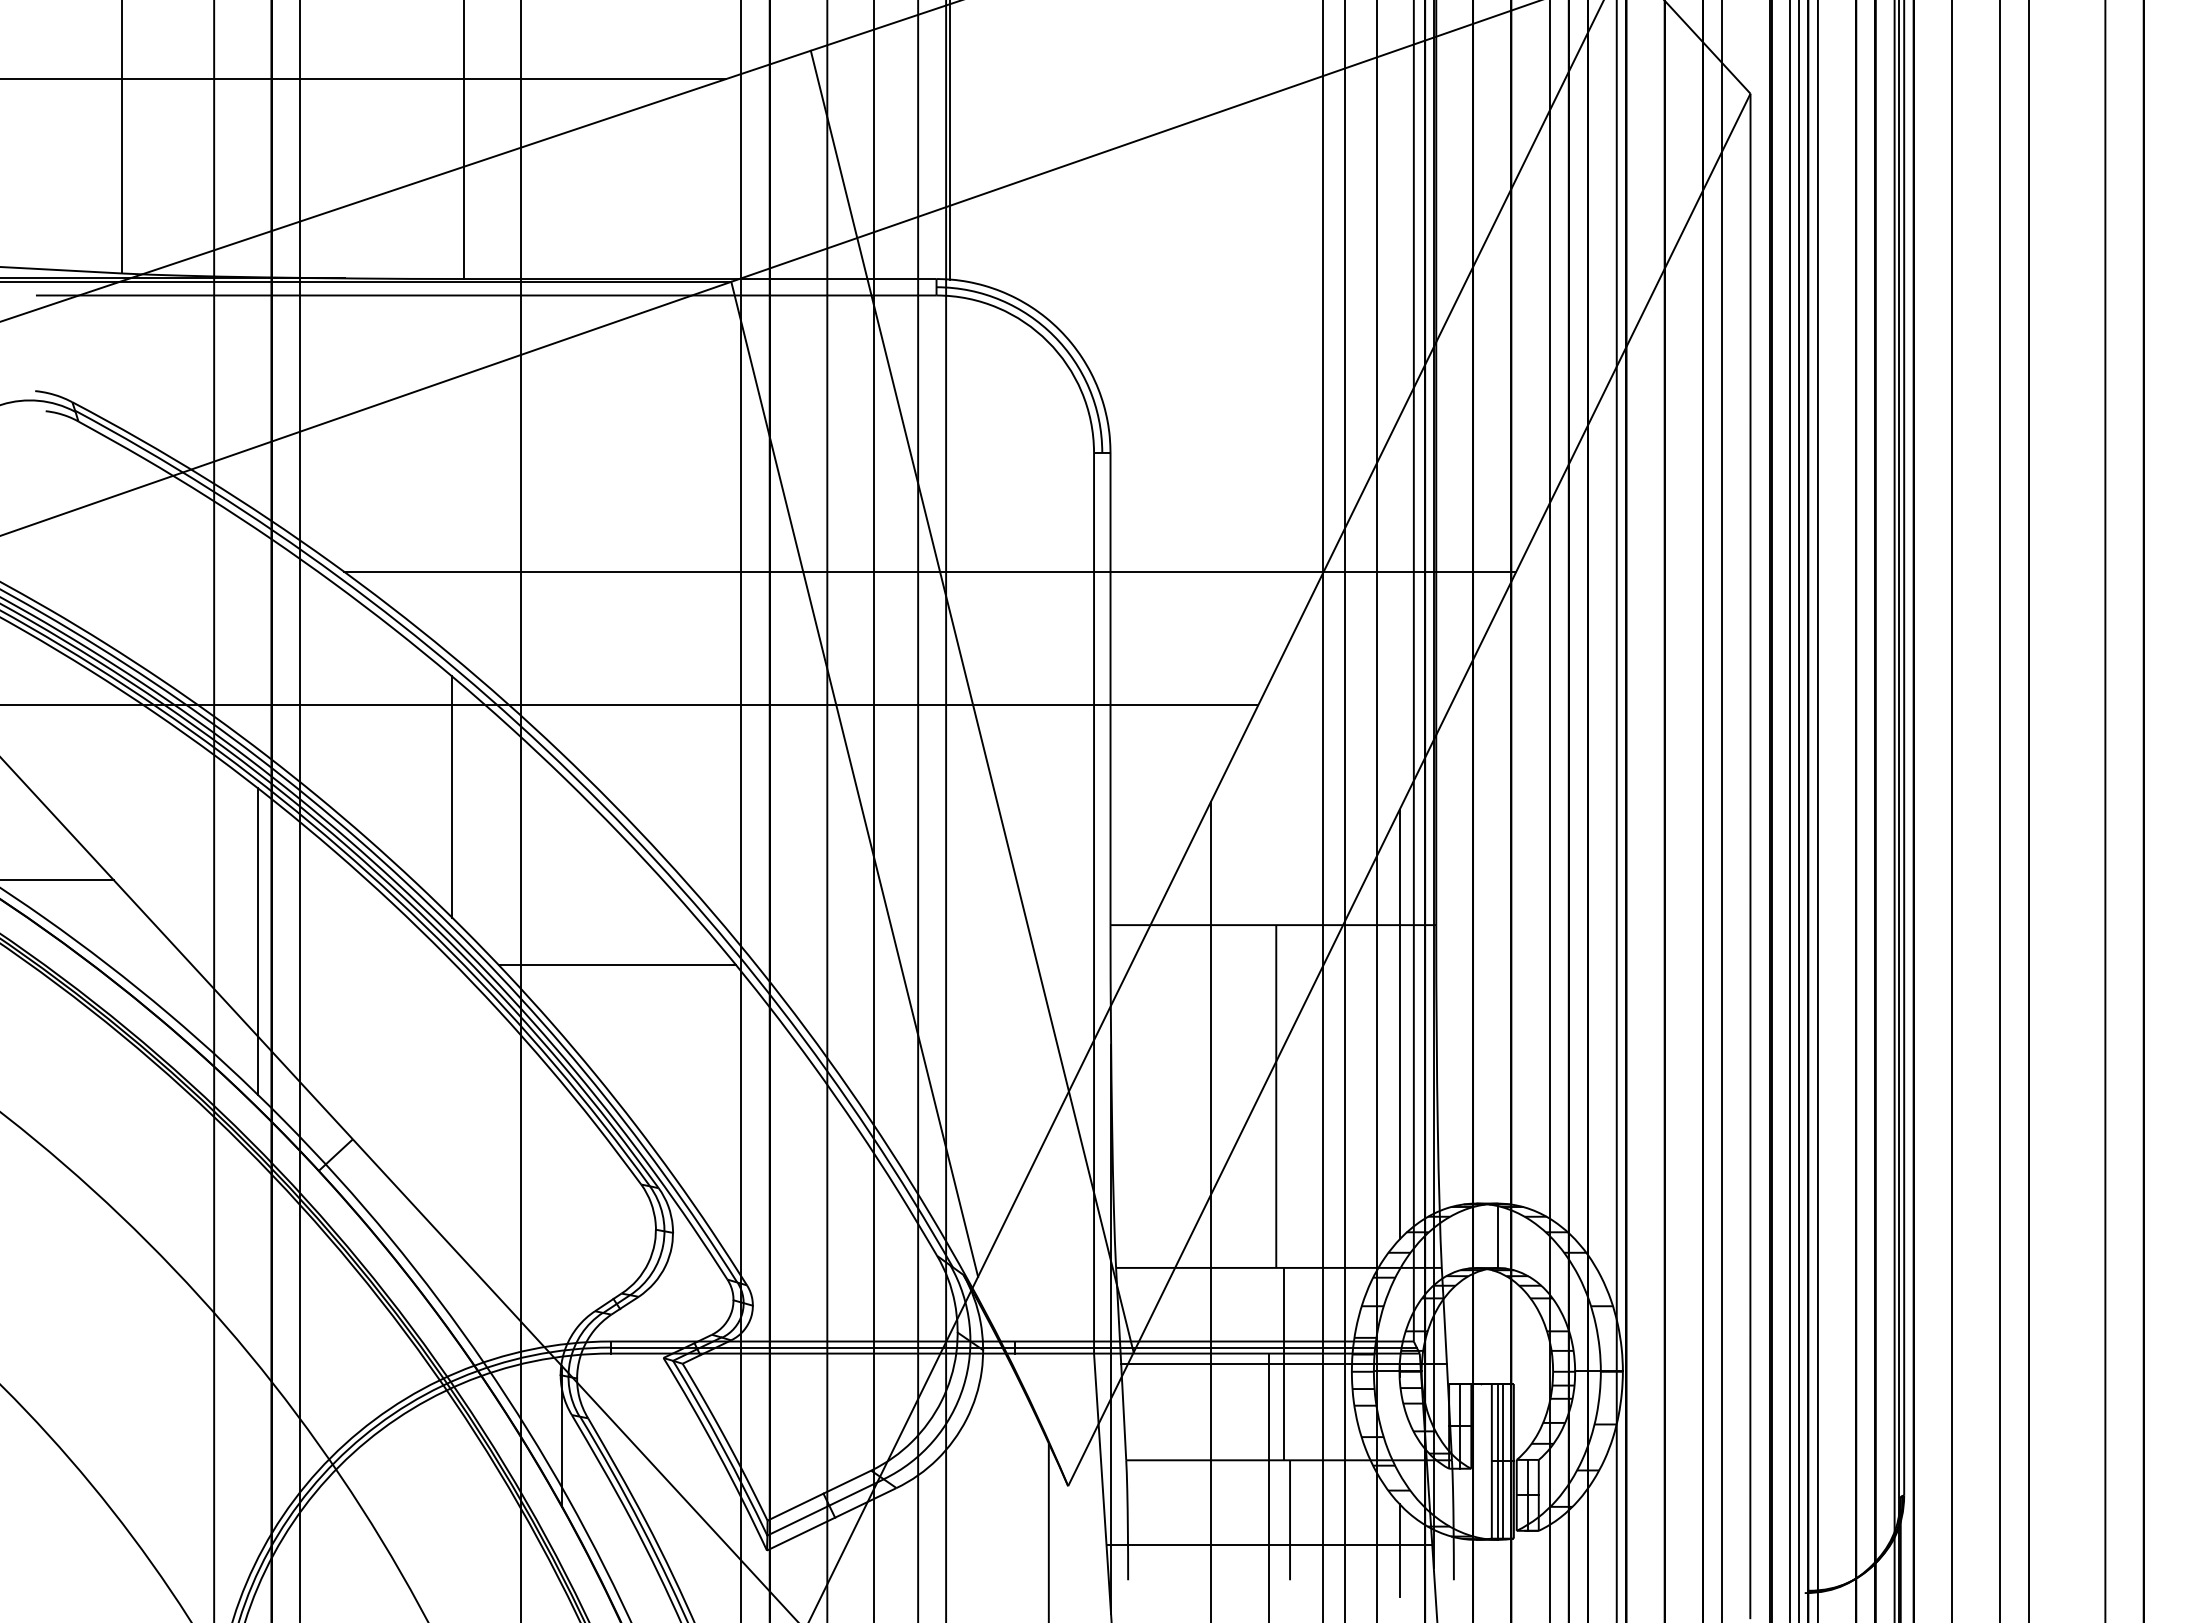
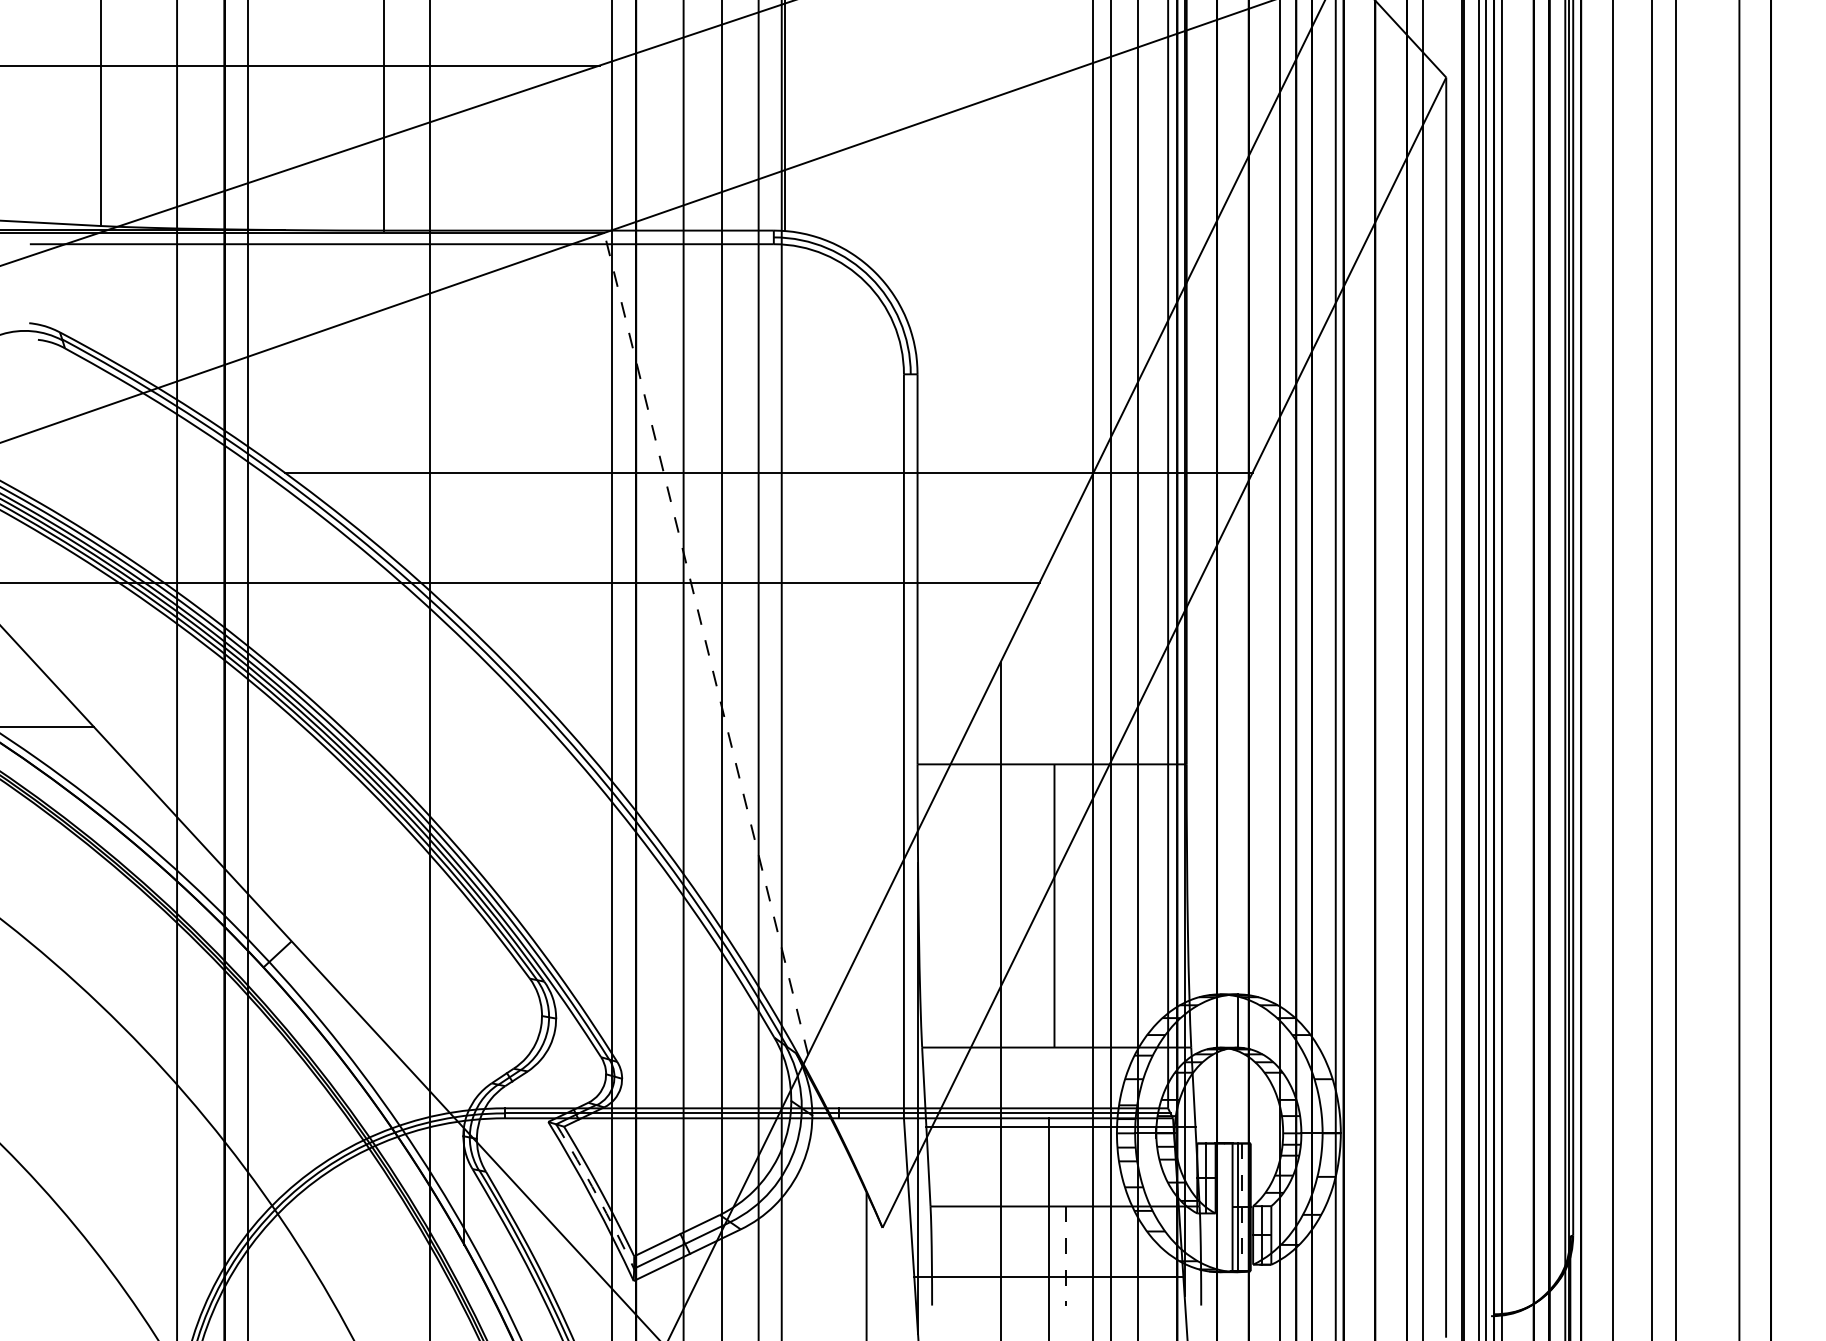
line: (971, 701) -> (802, 579), removed
line: (854, 779) -> (706, 644), solid -> dashed
line: (452, 796) -> (373, 658), removed
line: (257, 941) -> (212, 777), removed
line: (617, 965) -> (510, 797), removed
line: (1399, 1024) -> (1156, 846), removed
line: (1284, 1363) -> (1061, 1126), removed
arc: (722, 1447) -> (597, 1195), solid -> dashed
line: (1502, 1461) -> (1241, 1207), solid -> dashed
arc: (1290, 1517) -> (1066, 1253), solid -> dashed
line: (1399, 1550) -> (1156, 1280), removed

